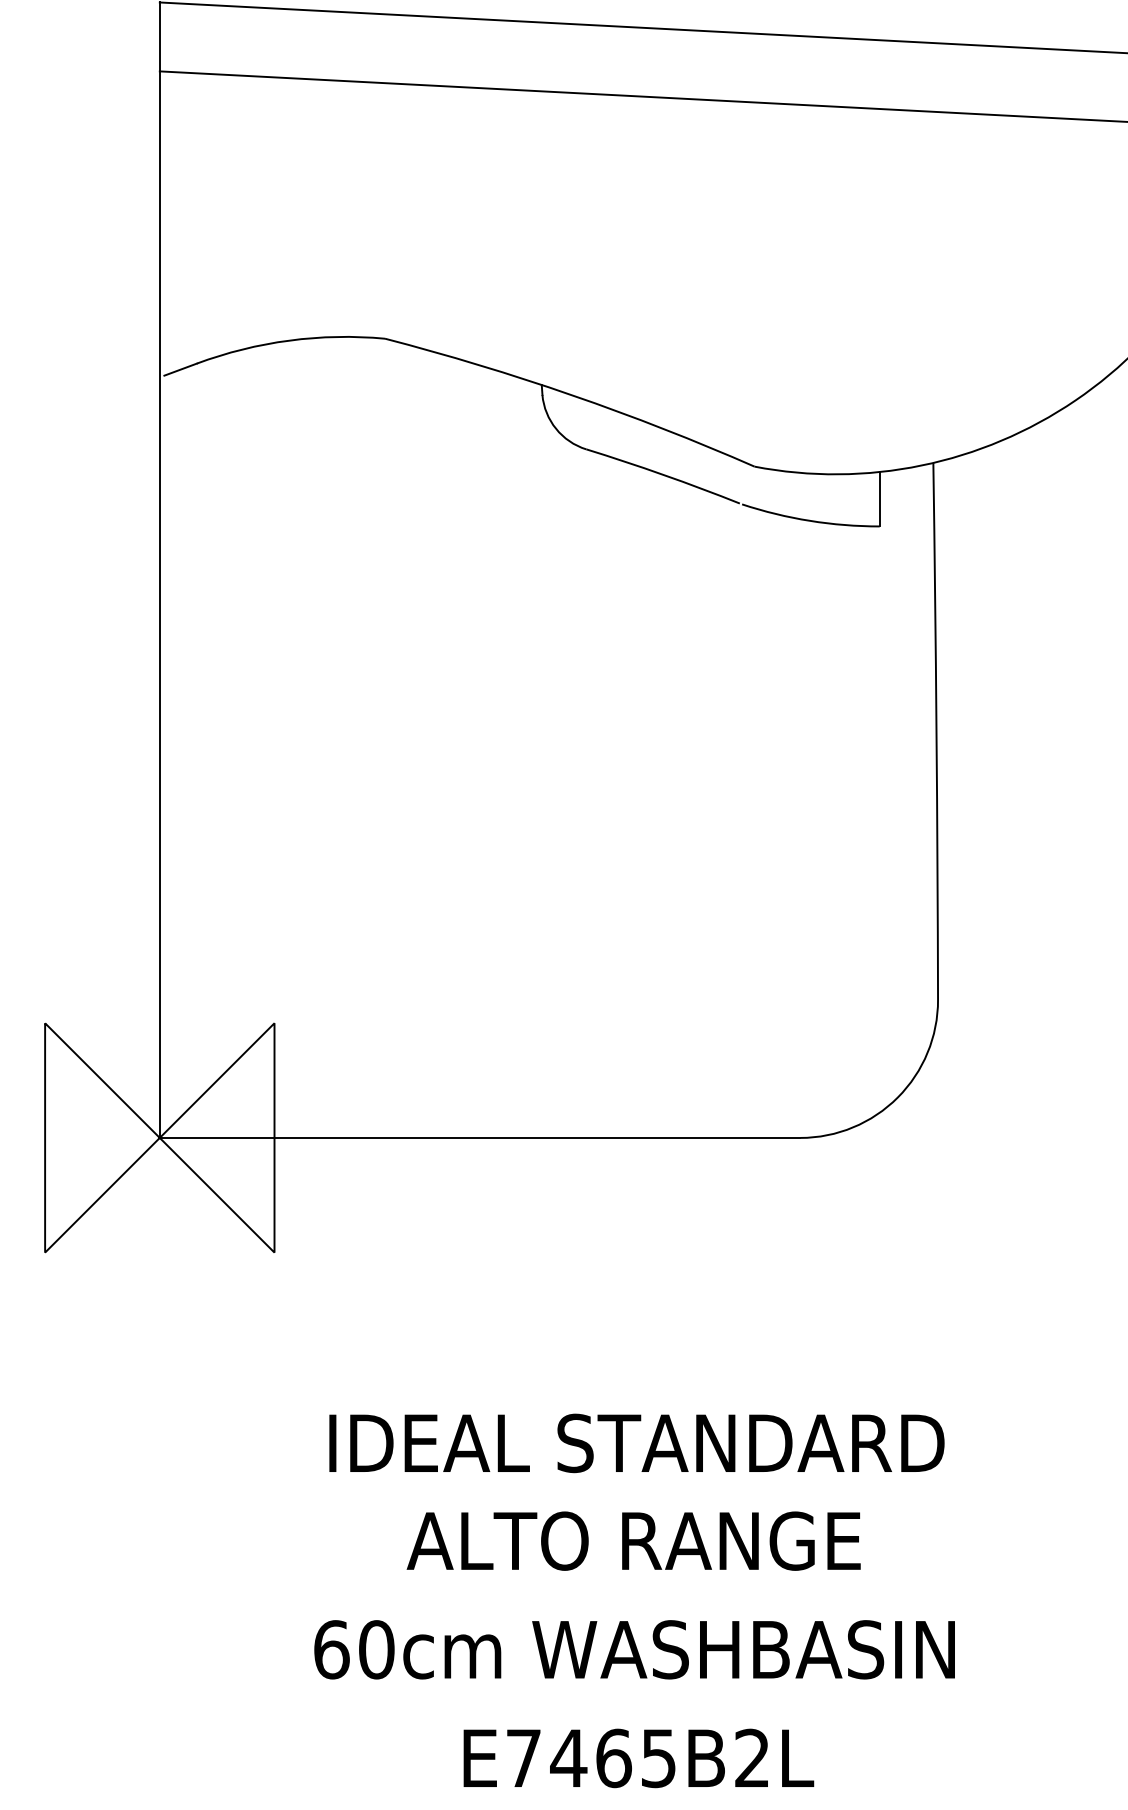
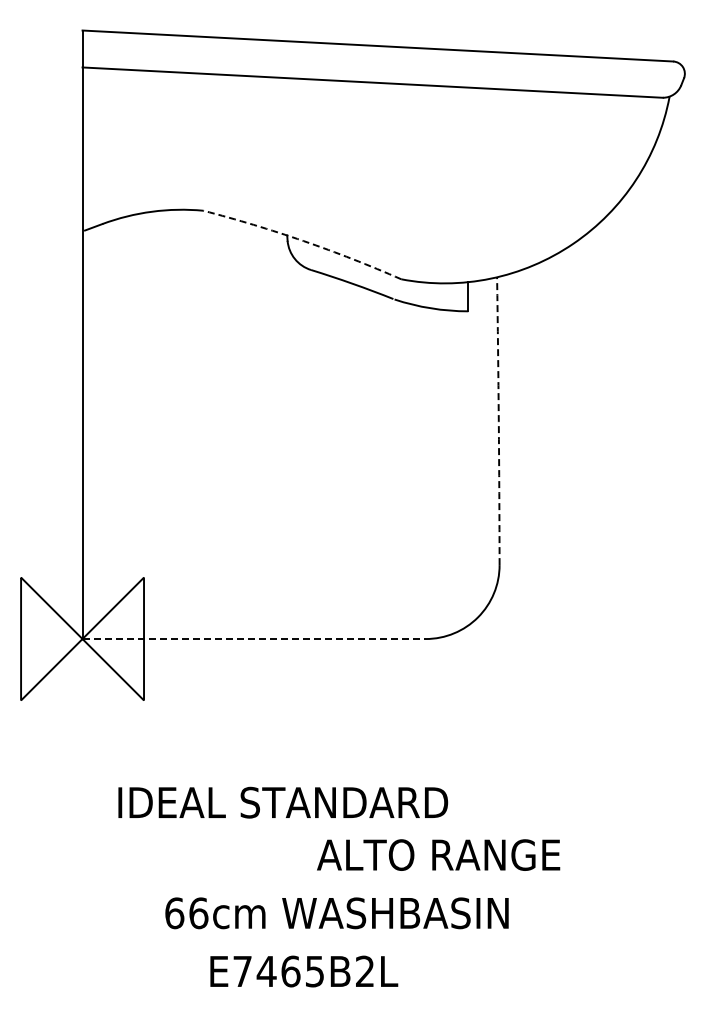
arc: (572, 396) -> (303, 241), solid -> dashed
arc: (935, 732) -> (498, 421), solid -> dashed
line: (480, 1138) -> (254, 639), solid -> dashed
text: (637, 1442) -> (283, 802), moved
text: (633, 1539) -> (438, 854), moved
text: (376, 1648) -> (198, 912), 60cm -> 66cm
text: (639, 1758) -> (304, 971), moved

